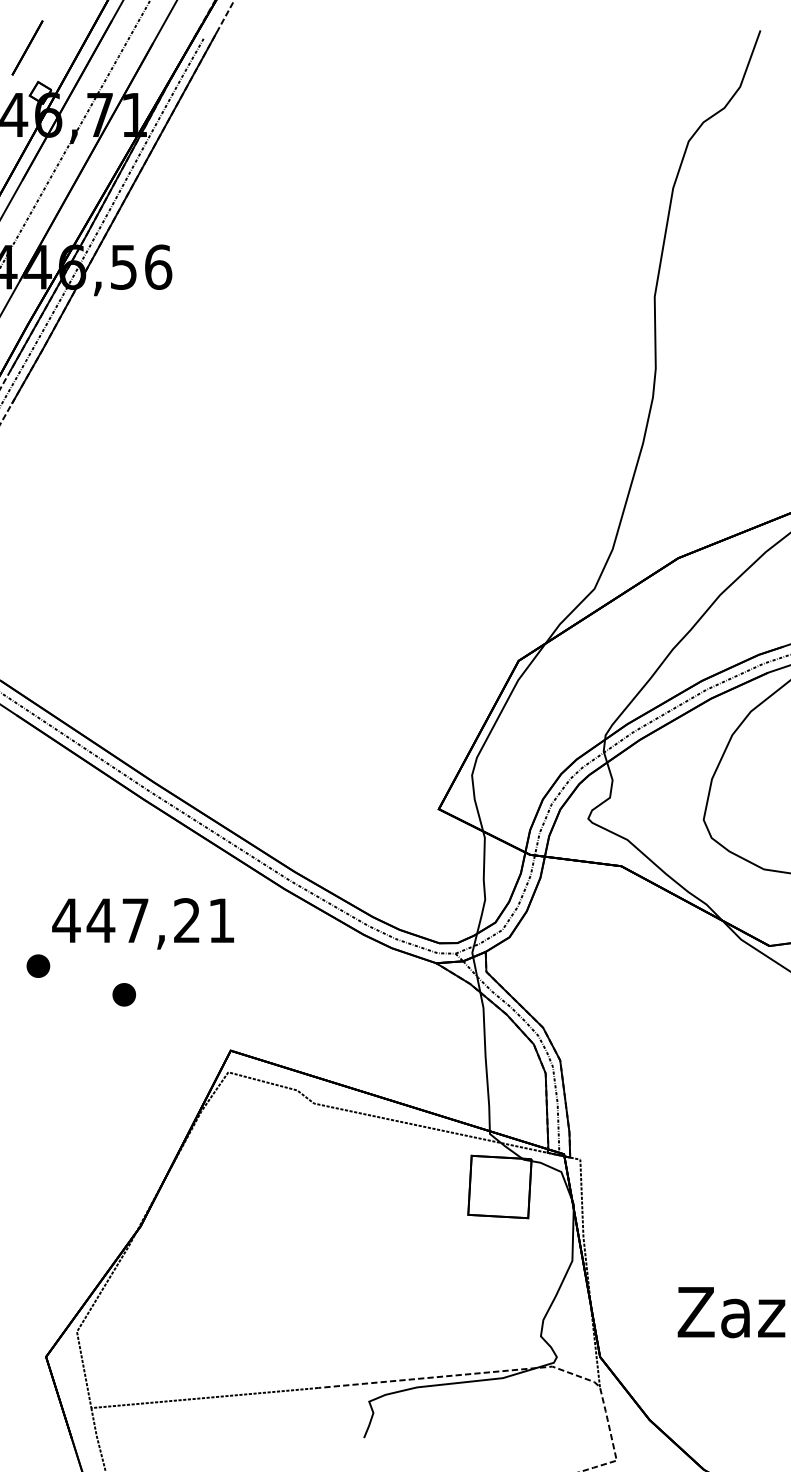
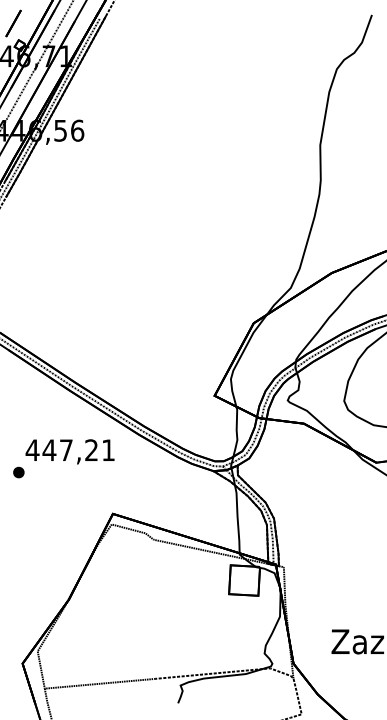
part: (123, 994) -> (60, 486), removed

